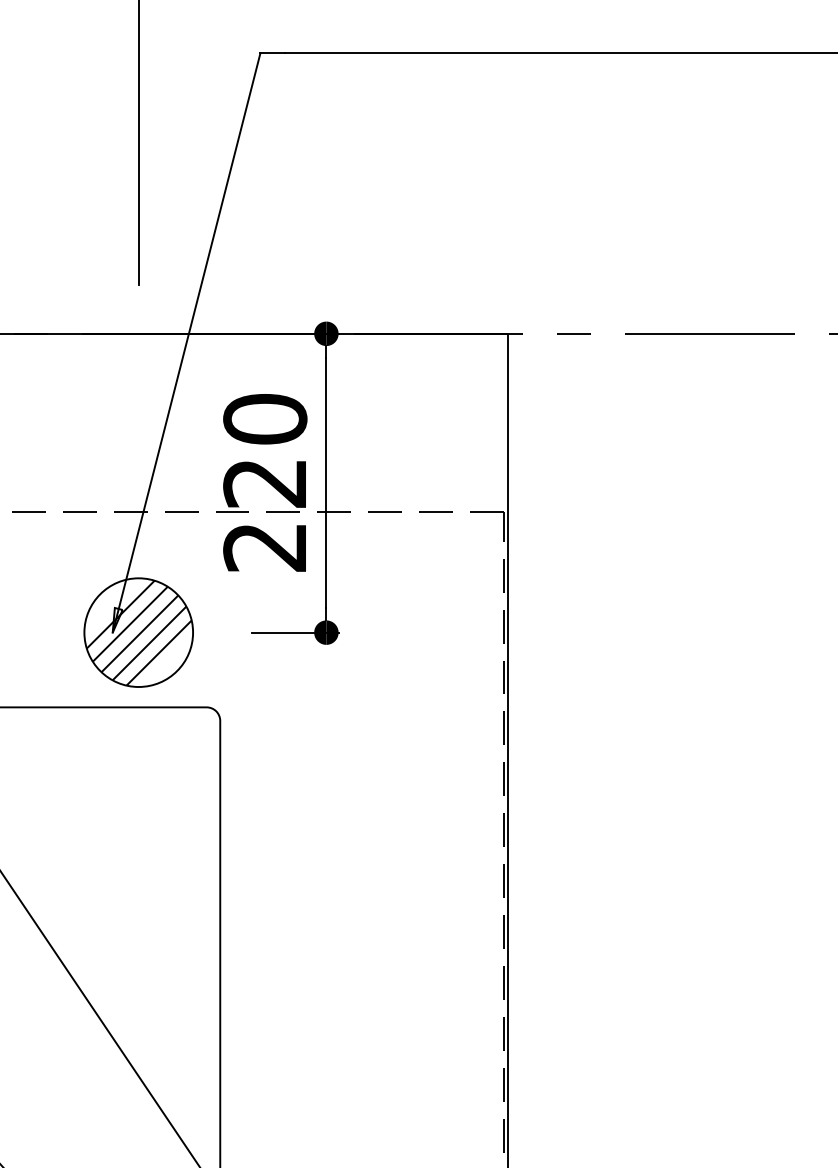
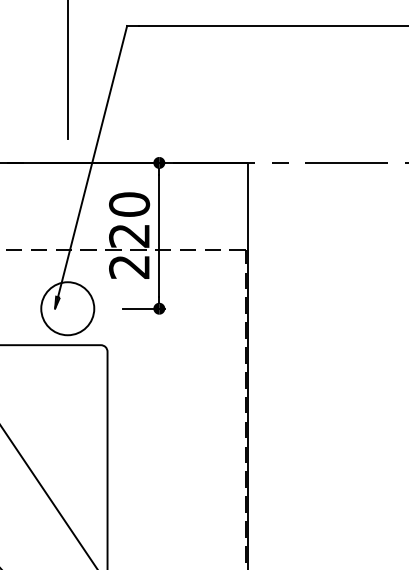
hatch: (138, 632) -> (67, 308), removed

